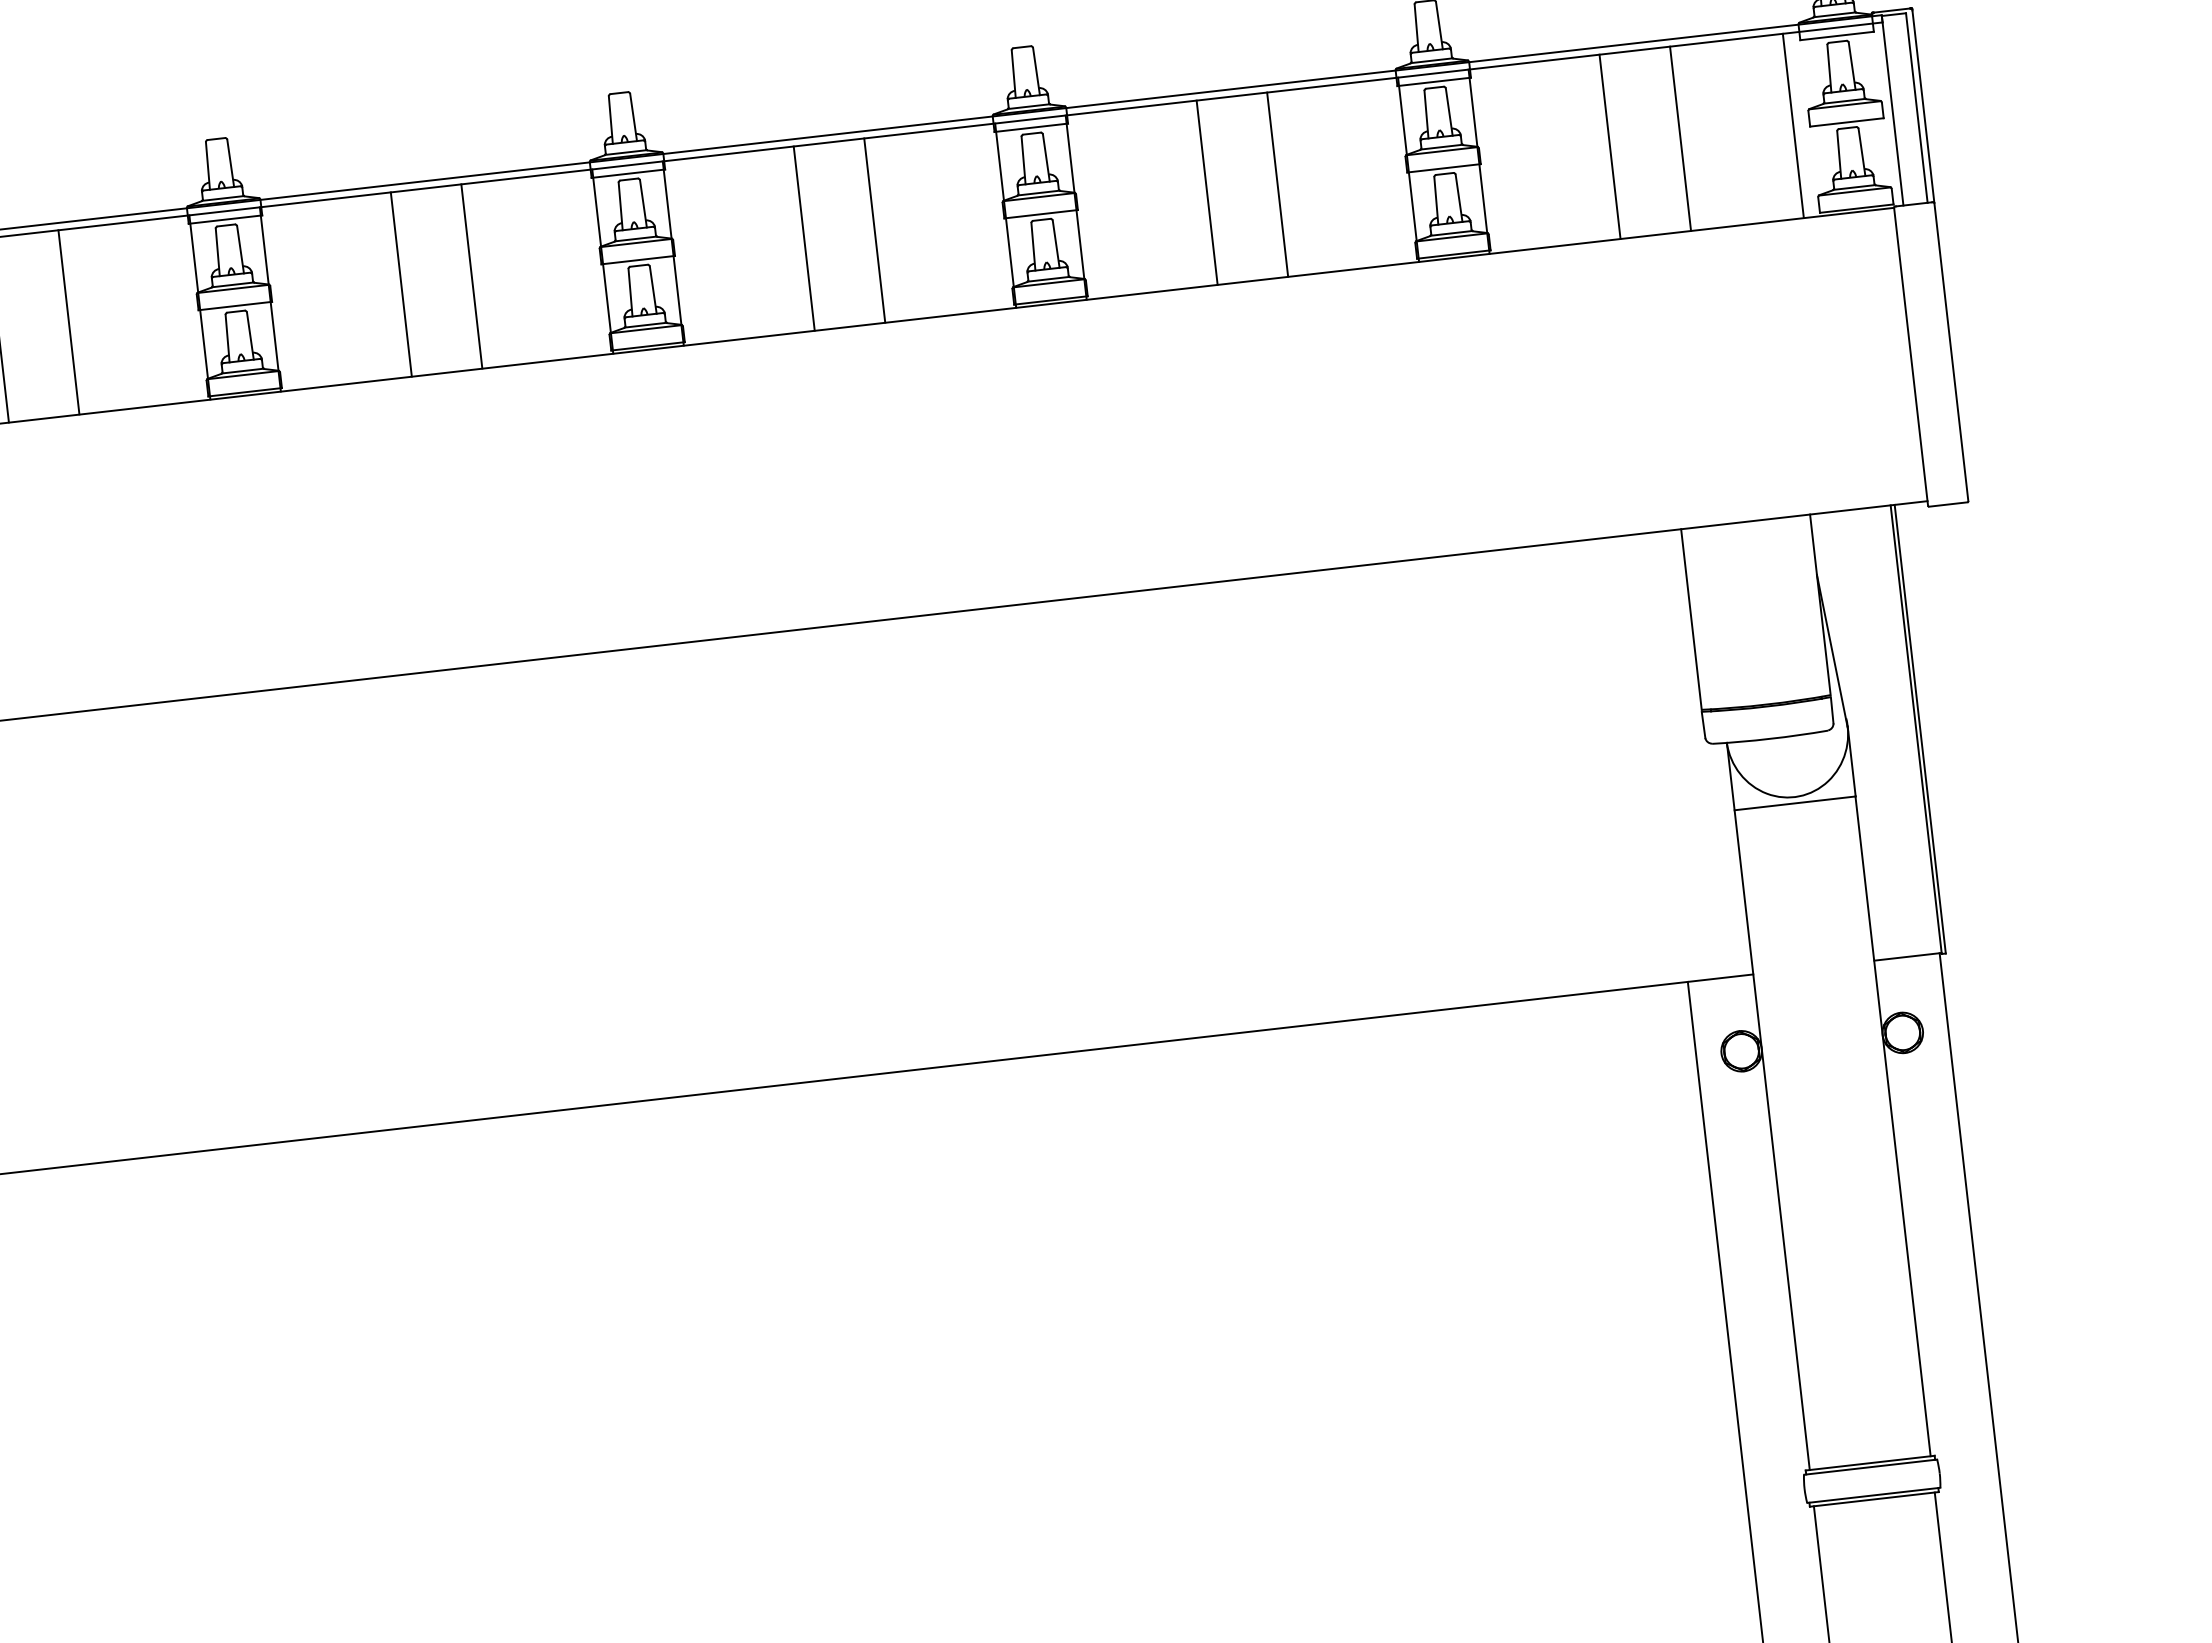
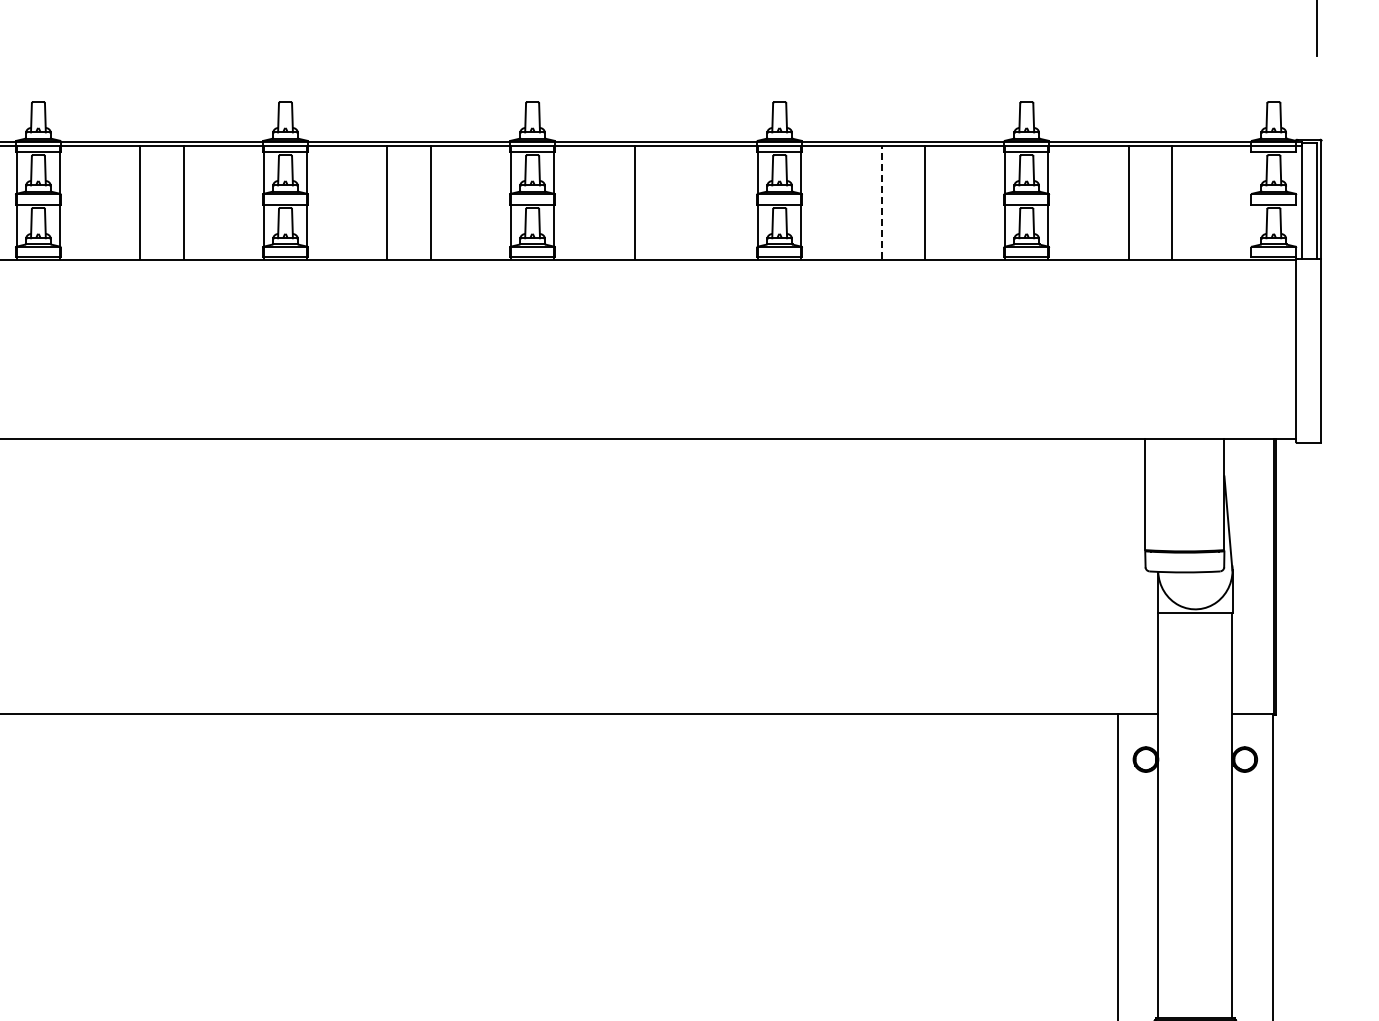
line: (1793, 125) -> (1241, 202), removed
line: (1206, 191) -> (881, 202), solid -> dashed
line: (874, 229) -> (677, 202), removed

